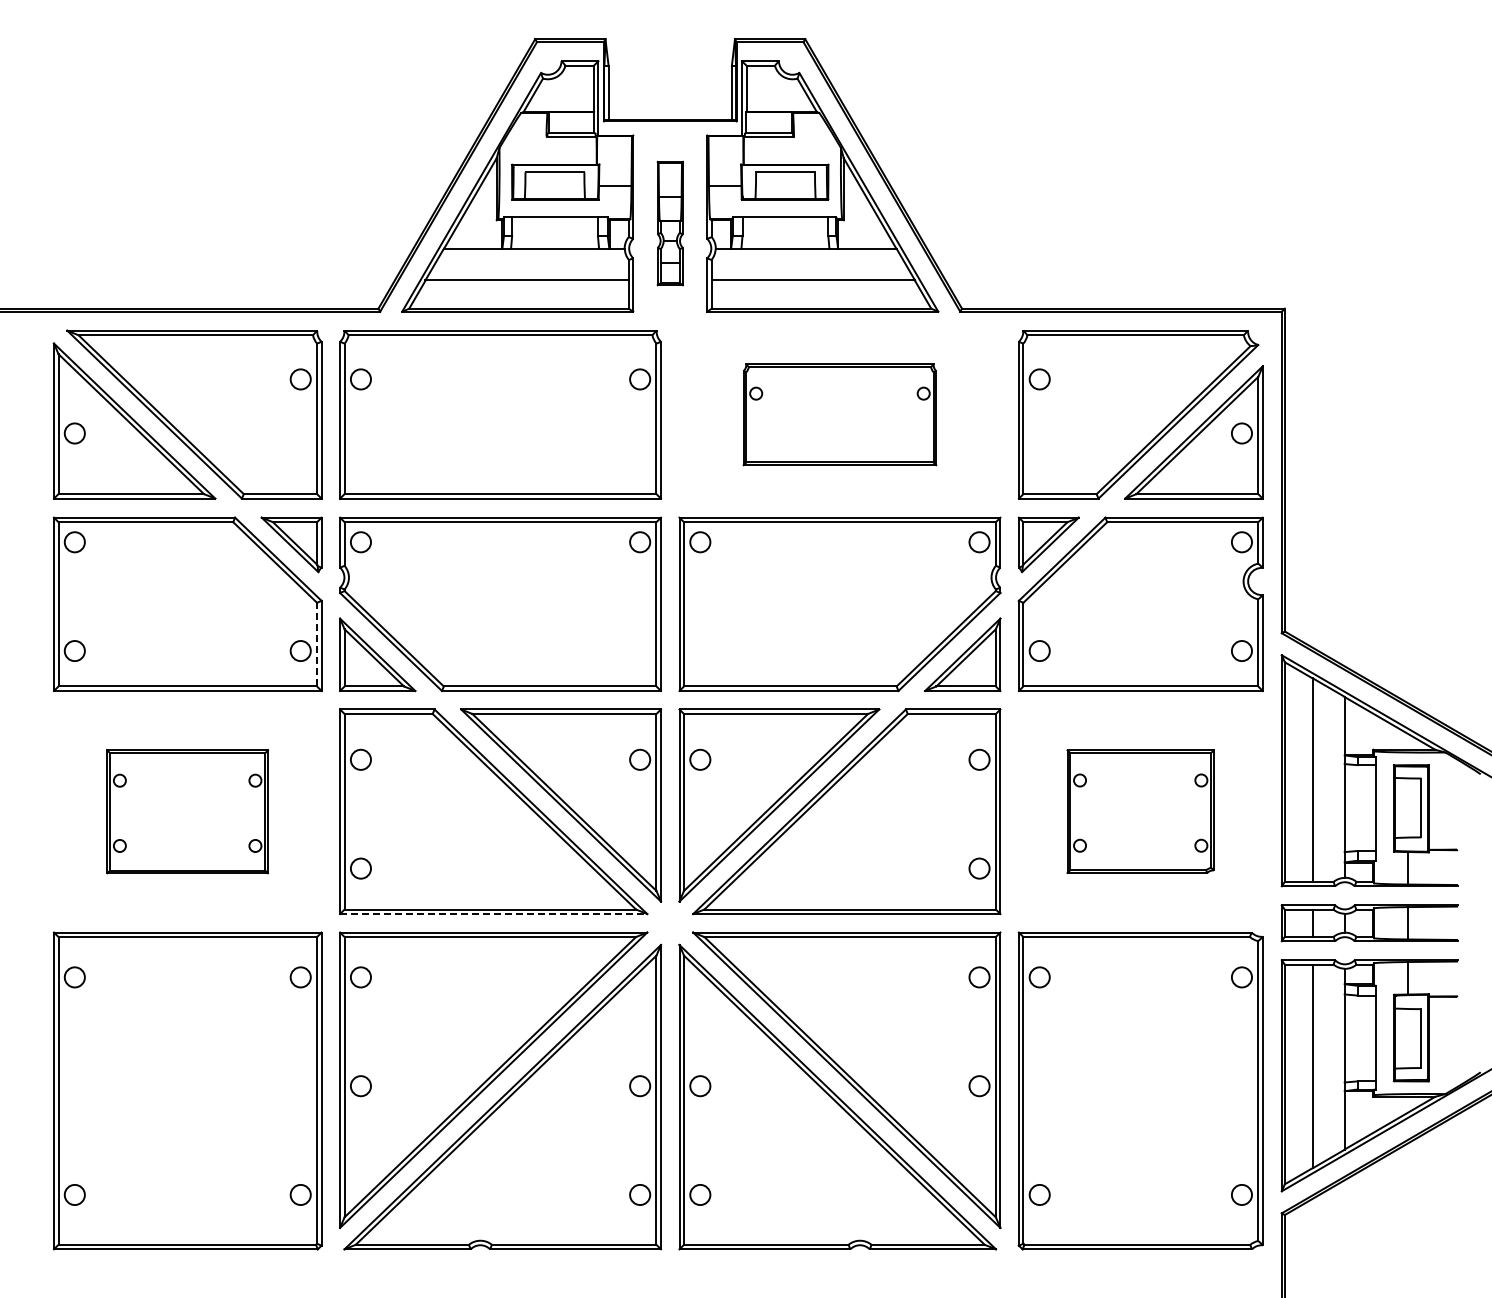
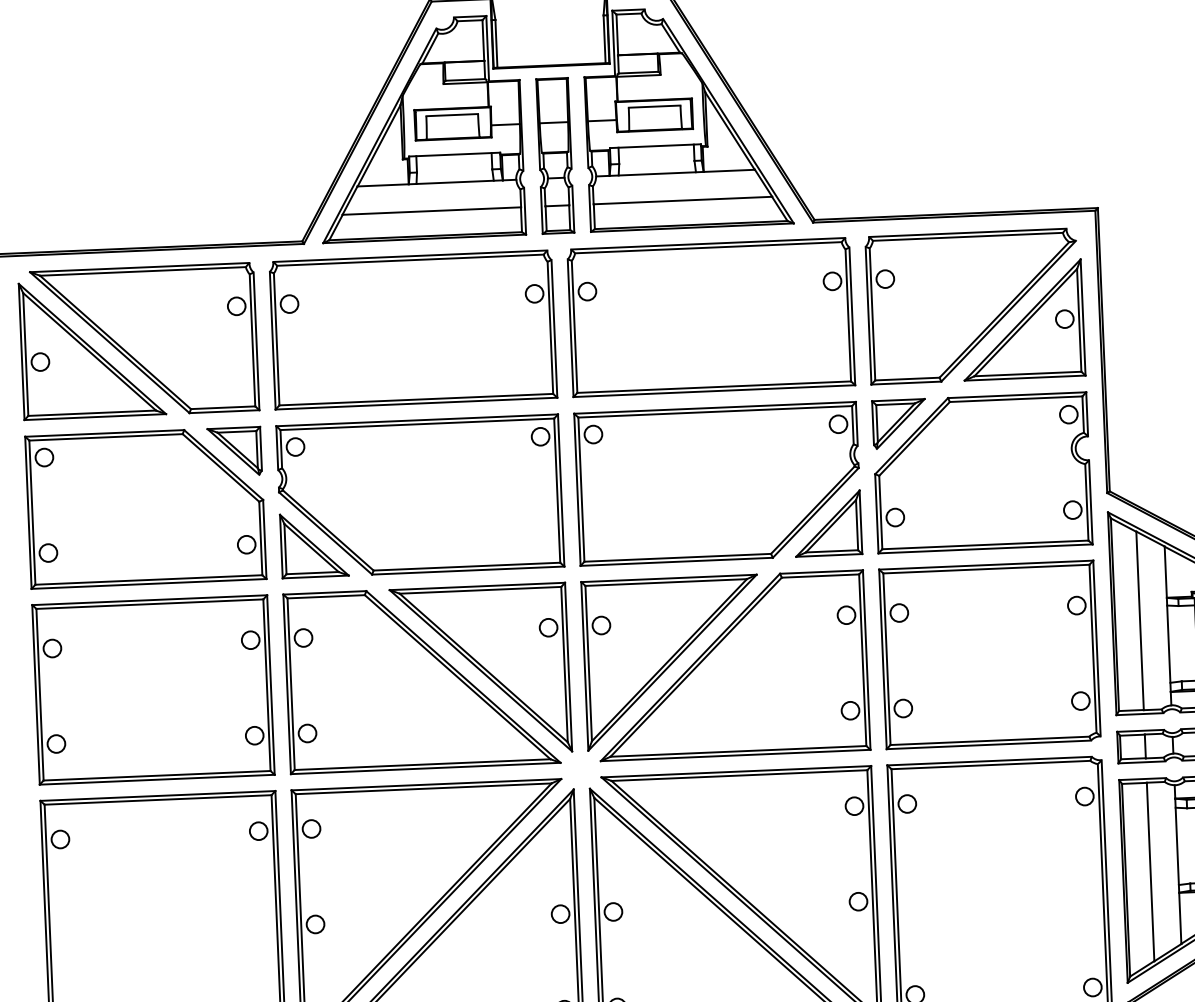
part: (670, 223) -> (555, 155), size x1.43
part: (839, 414) -> (710, 317), size x1.67
line: (317, 644) -> (261, 538), dashed -> solid
part: (187, 811) -> (153, 689), size x1.67
part: (1140, 811) -> (989, 654), size x1.67
line: (493, 914) -> (425, 768), dashed -> solid

